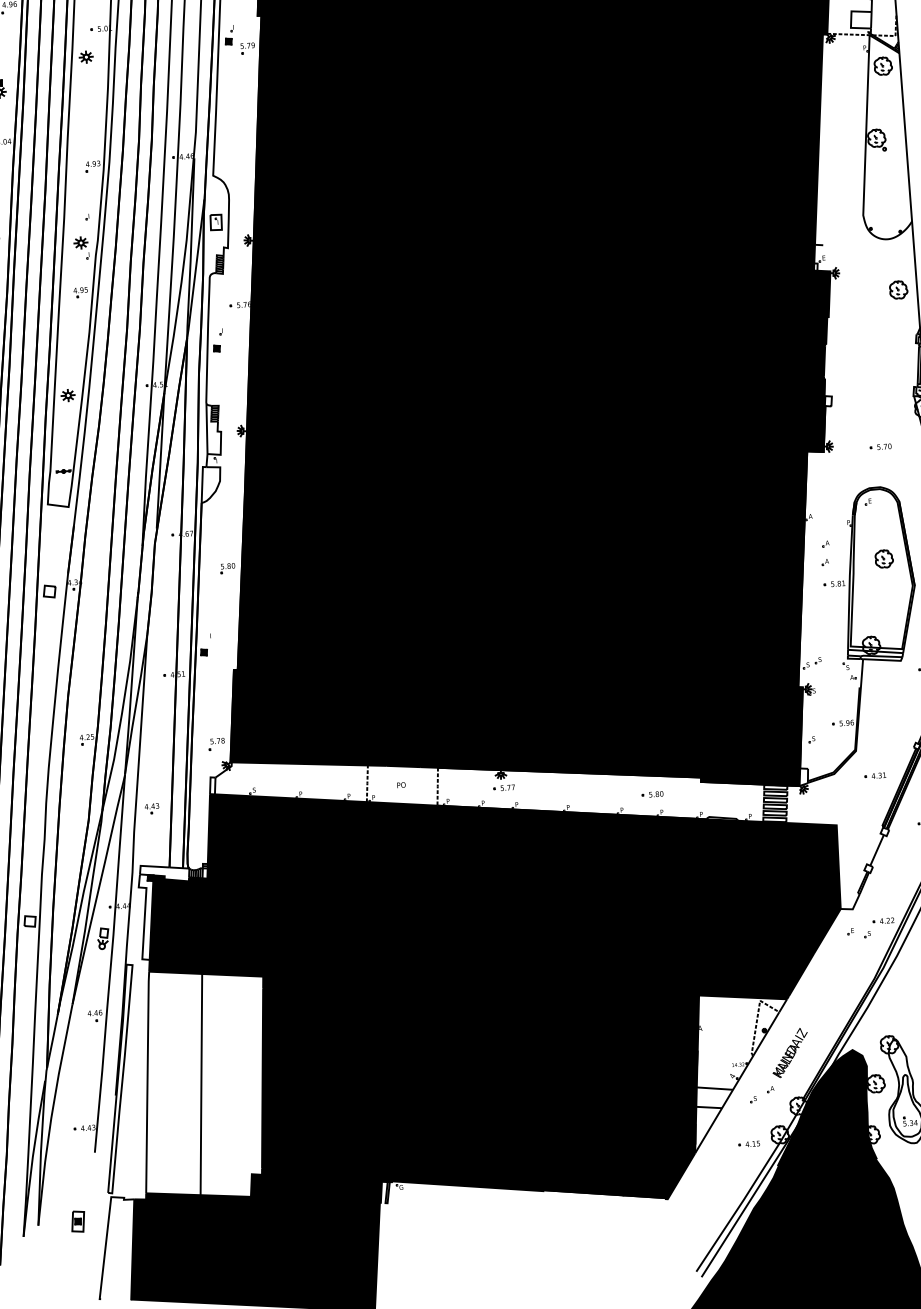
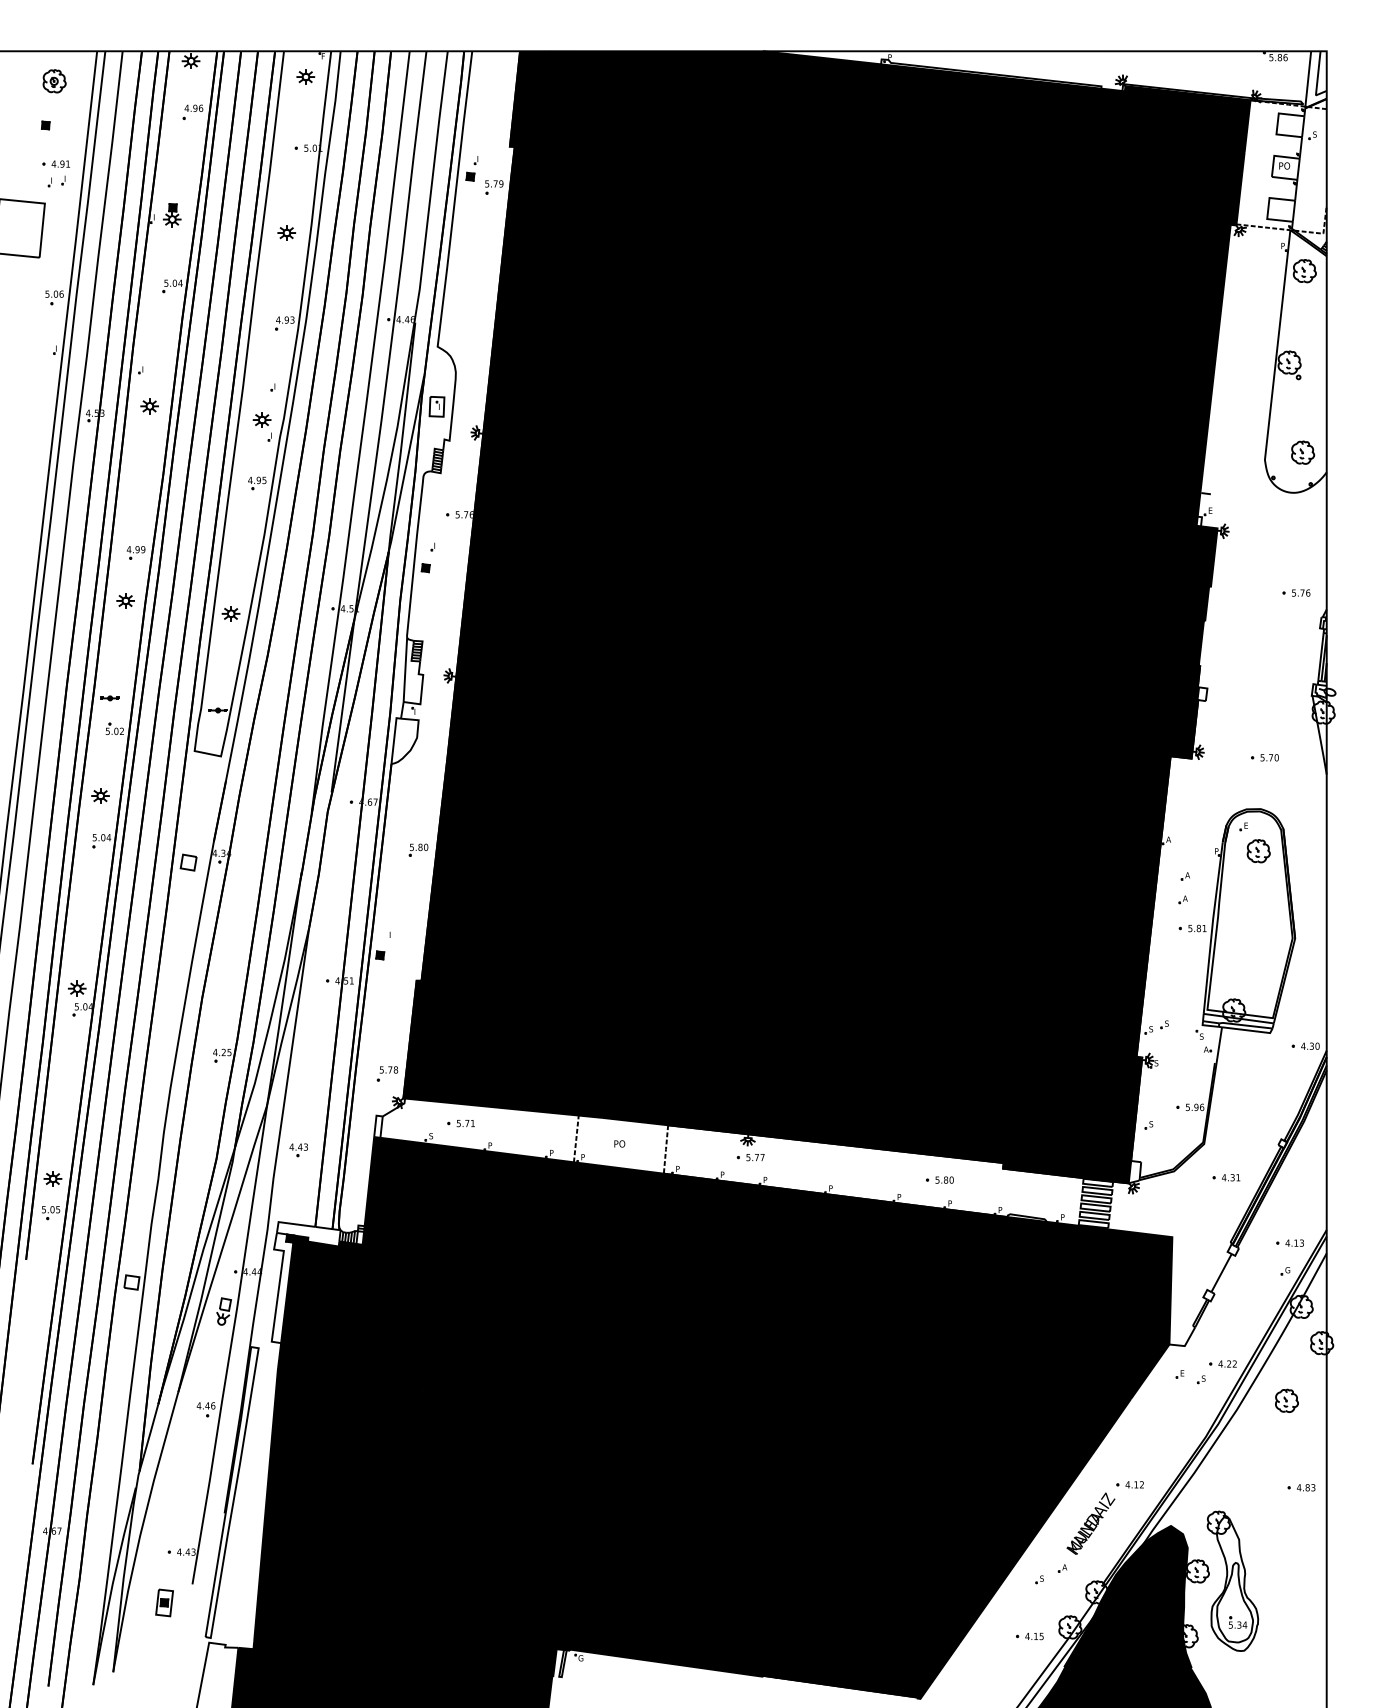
part: (86, 56) -> (286, 232), moved
part: (899, 289) -> (1303, 452), moved
part: (895, 316) -> (1296, 592), added
part: (884, 559) -> (1258, 851), moved
part: (276, 778) -> (460, 1123), added
part: (817, 1020) -> (1129, 1484), added
fill: (740, 1070) -> (1025, 1541), added
fill: (204, 1083) -> (339, 1506), added
part: (78, 1221) -> (164, 1602), moved

